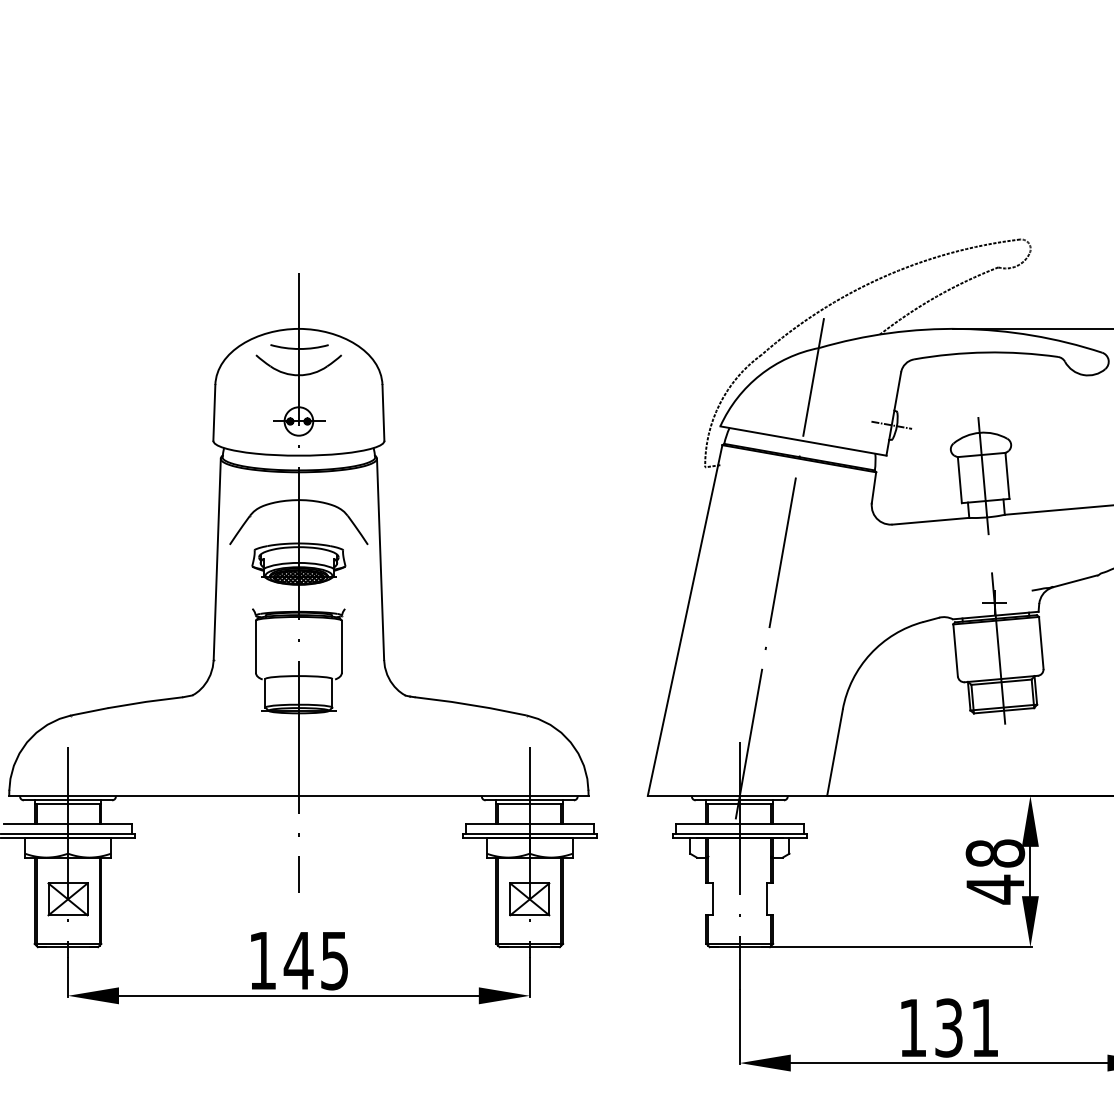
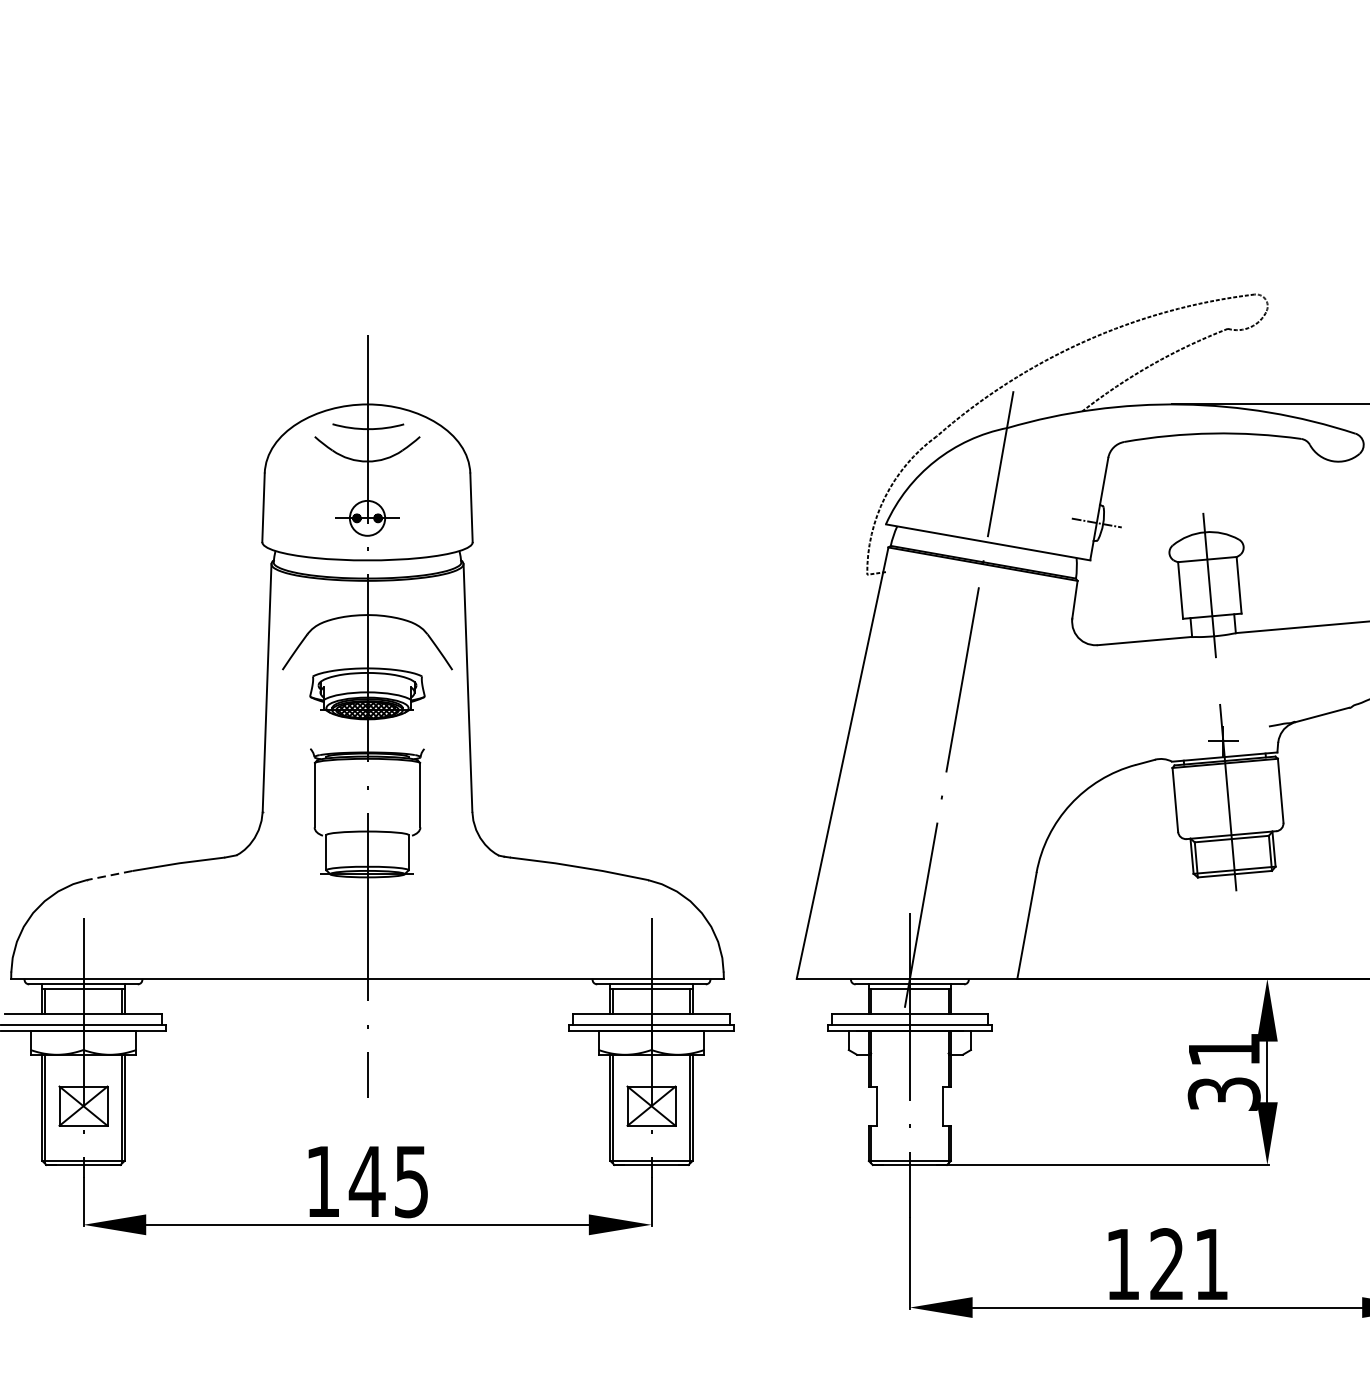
line: (89, 711) -> (109, 875), solid -> dashed
text: (995, 871) -> (1224, 1071), 48 -> 31
text: (948, 1027) -> (1166, 1263), 131 -> 121

